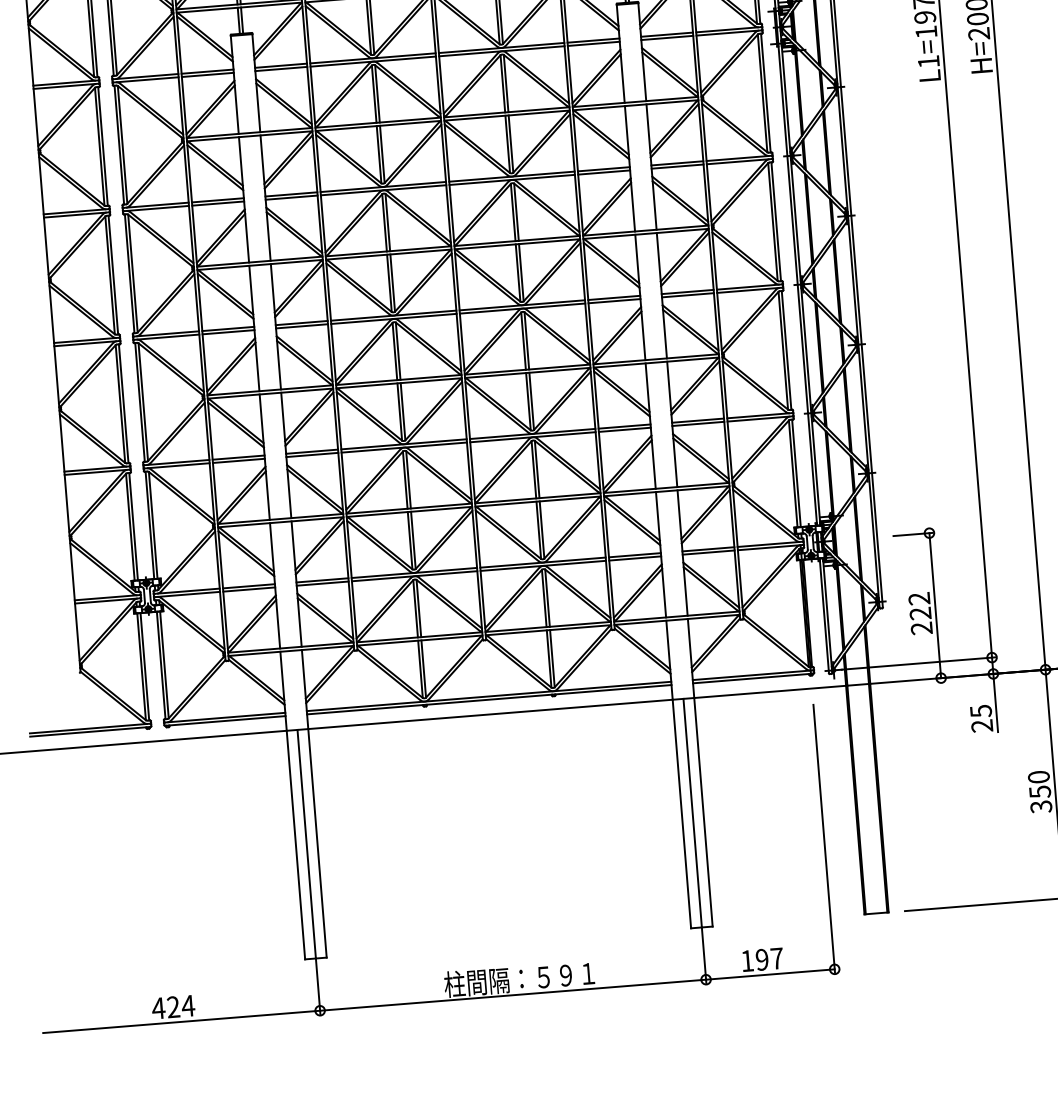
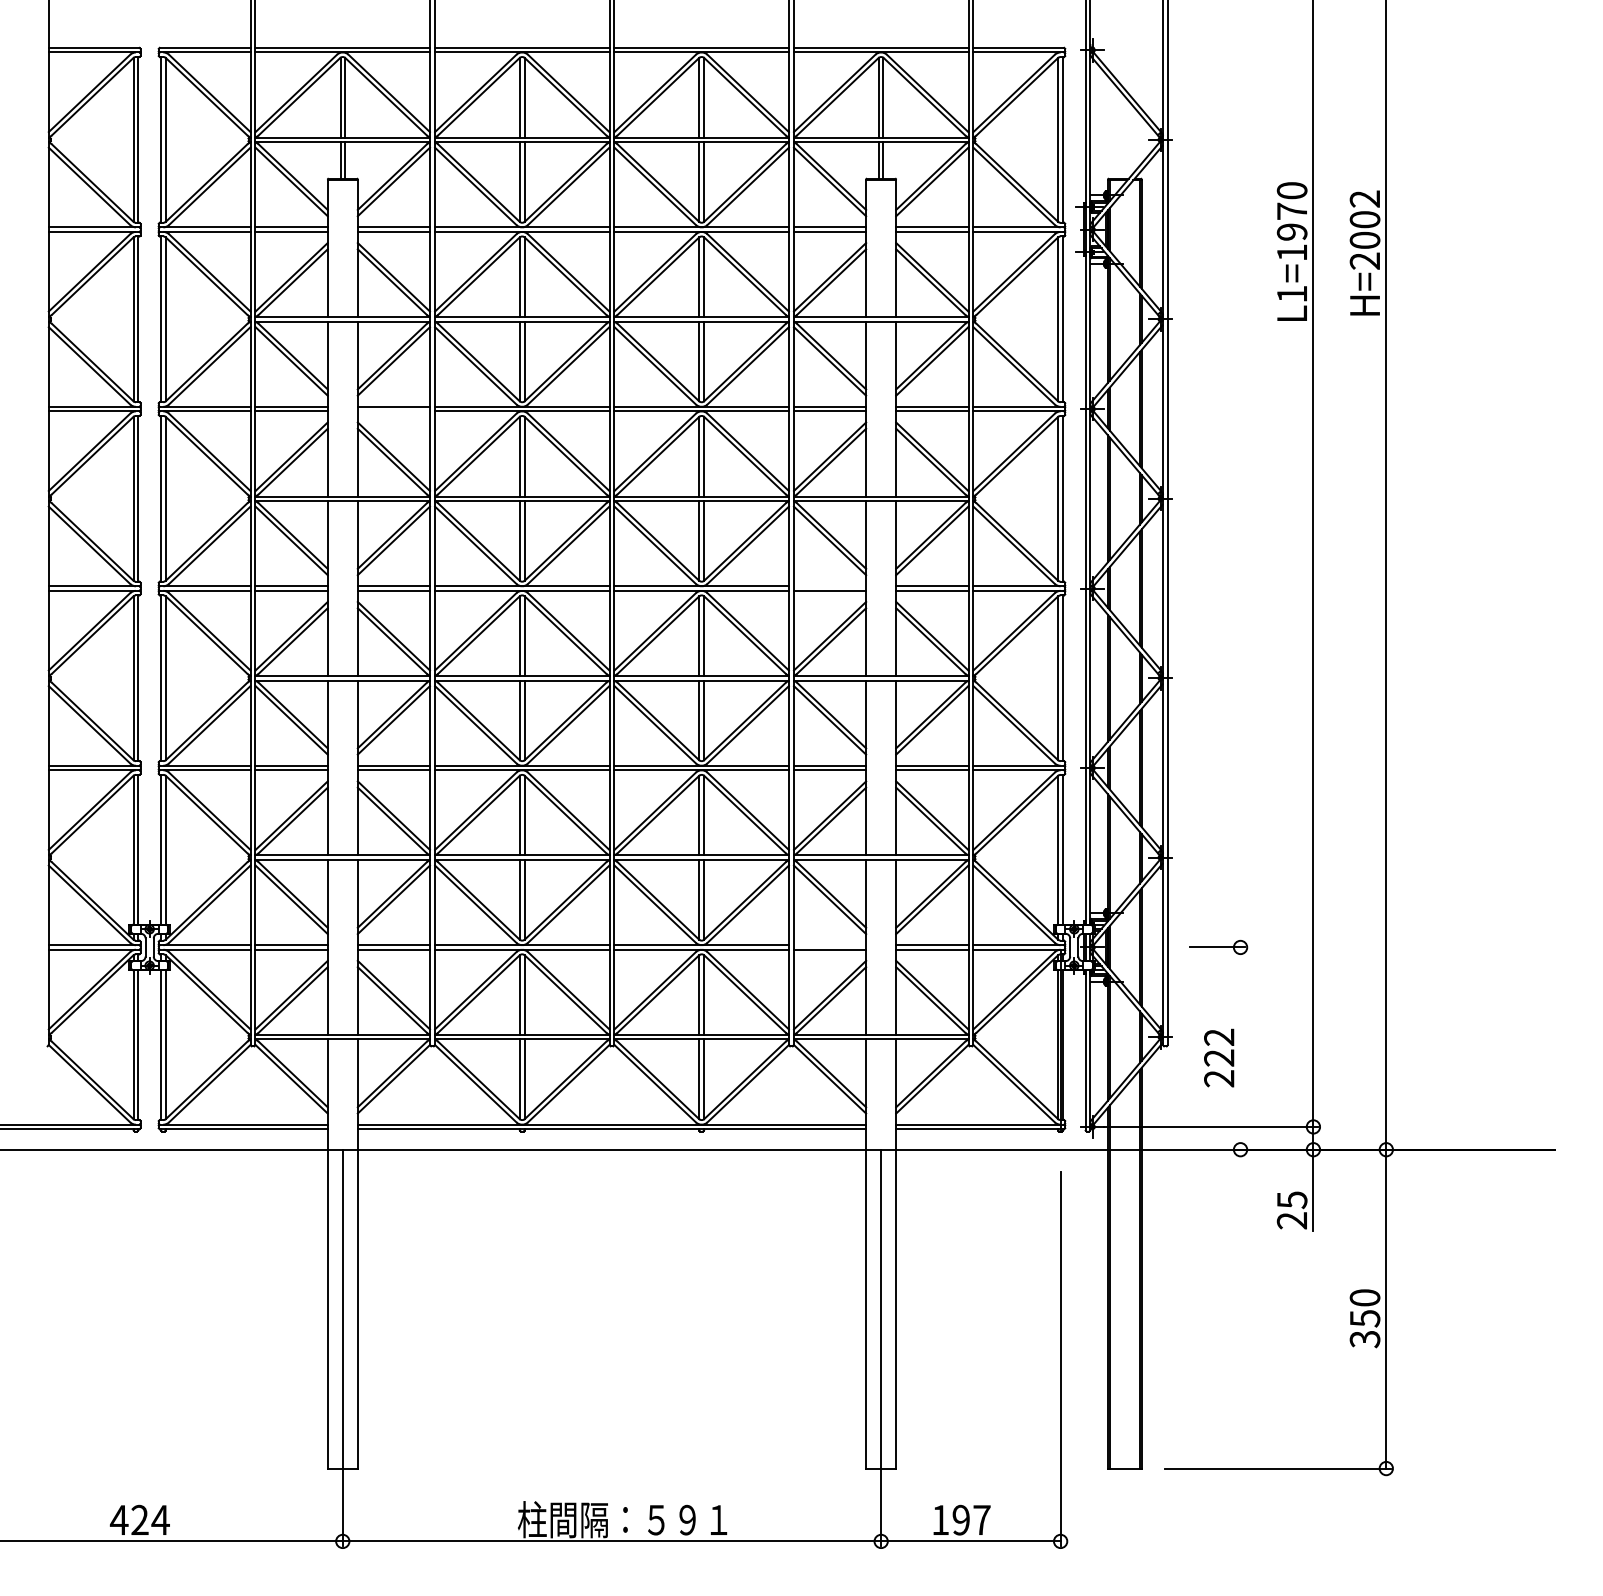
line: (291, 197) -> (393, 411), removed
line: (613, 298) -> (829, 586), removed
line: (634, 555) -> (829, 945), removed
line: (935, 605) -> (1240, 1048), removed

